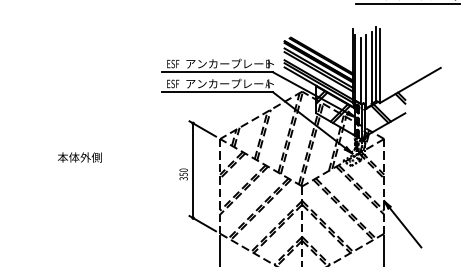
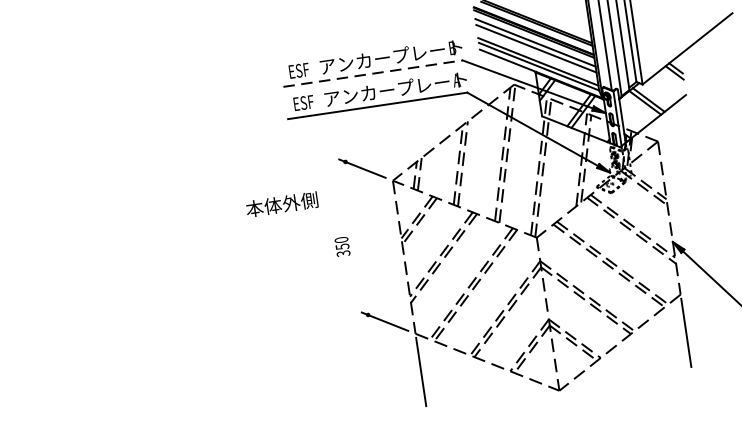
line: (218, 72) -> (374, 73), solid -> dashed
text: (79, 157) -> (281, 204), moved
line: (193, 170) -> (357, 238), removed

